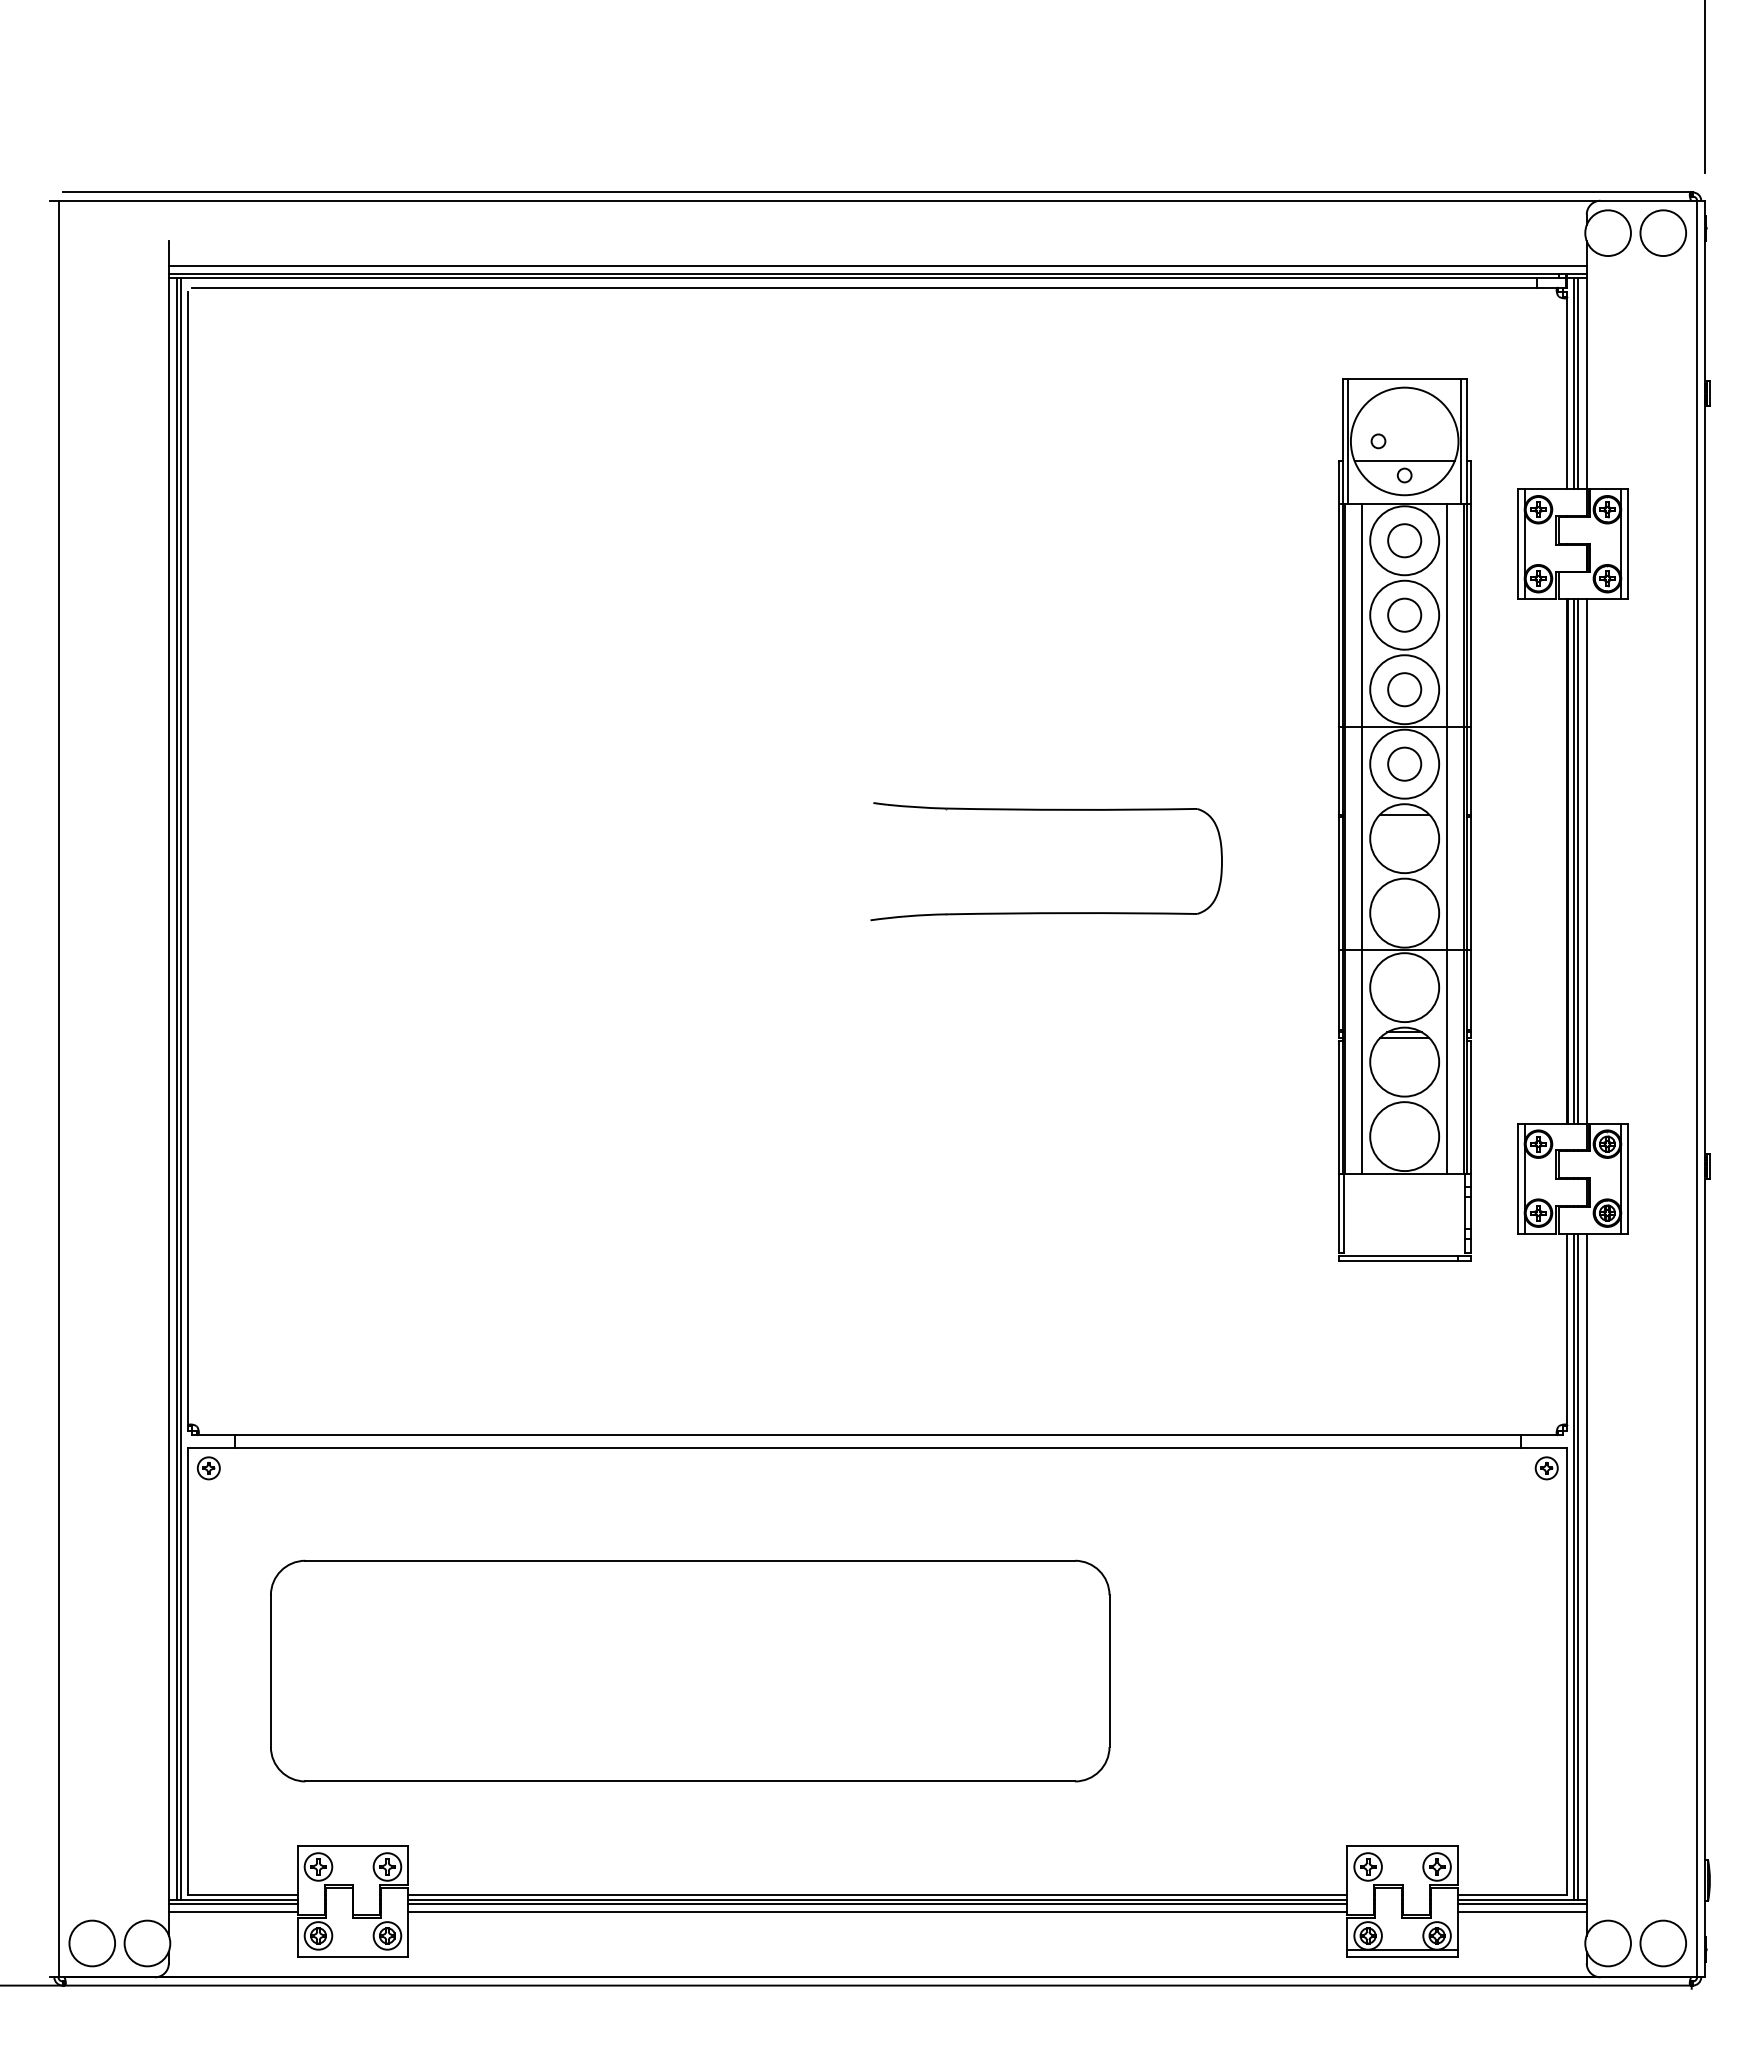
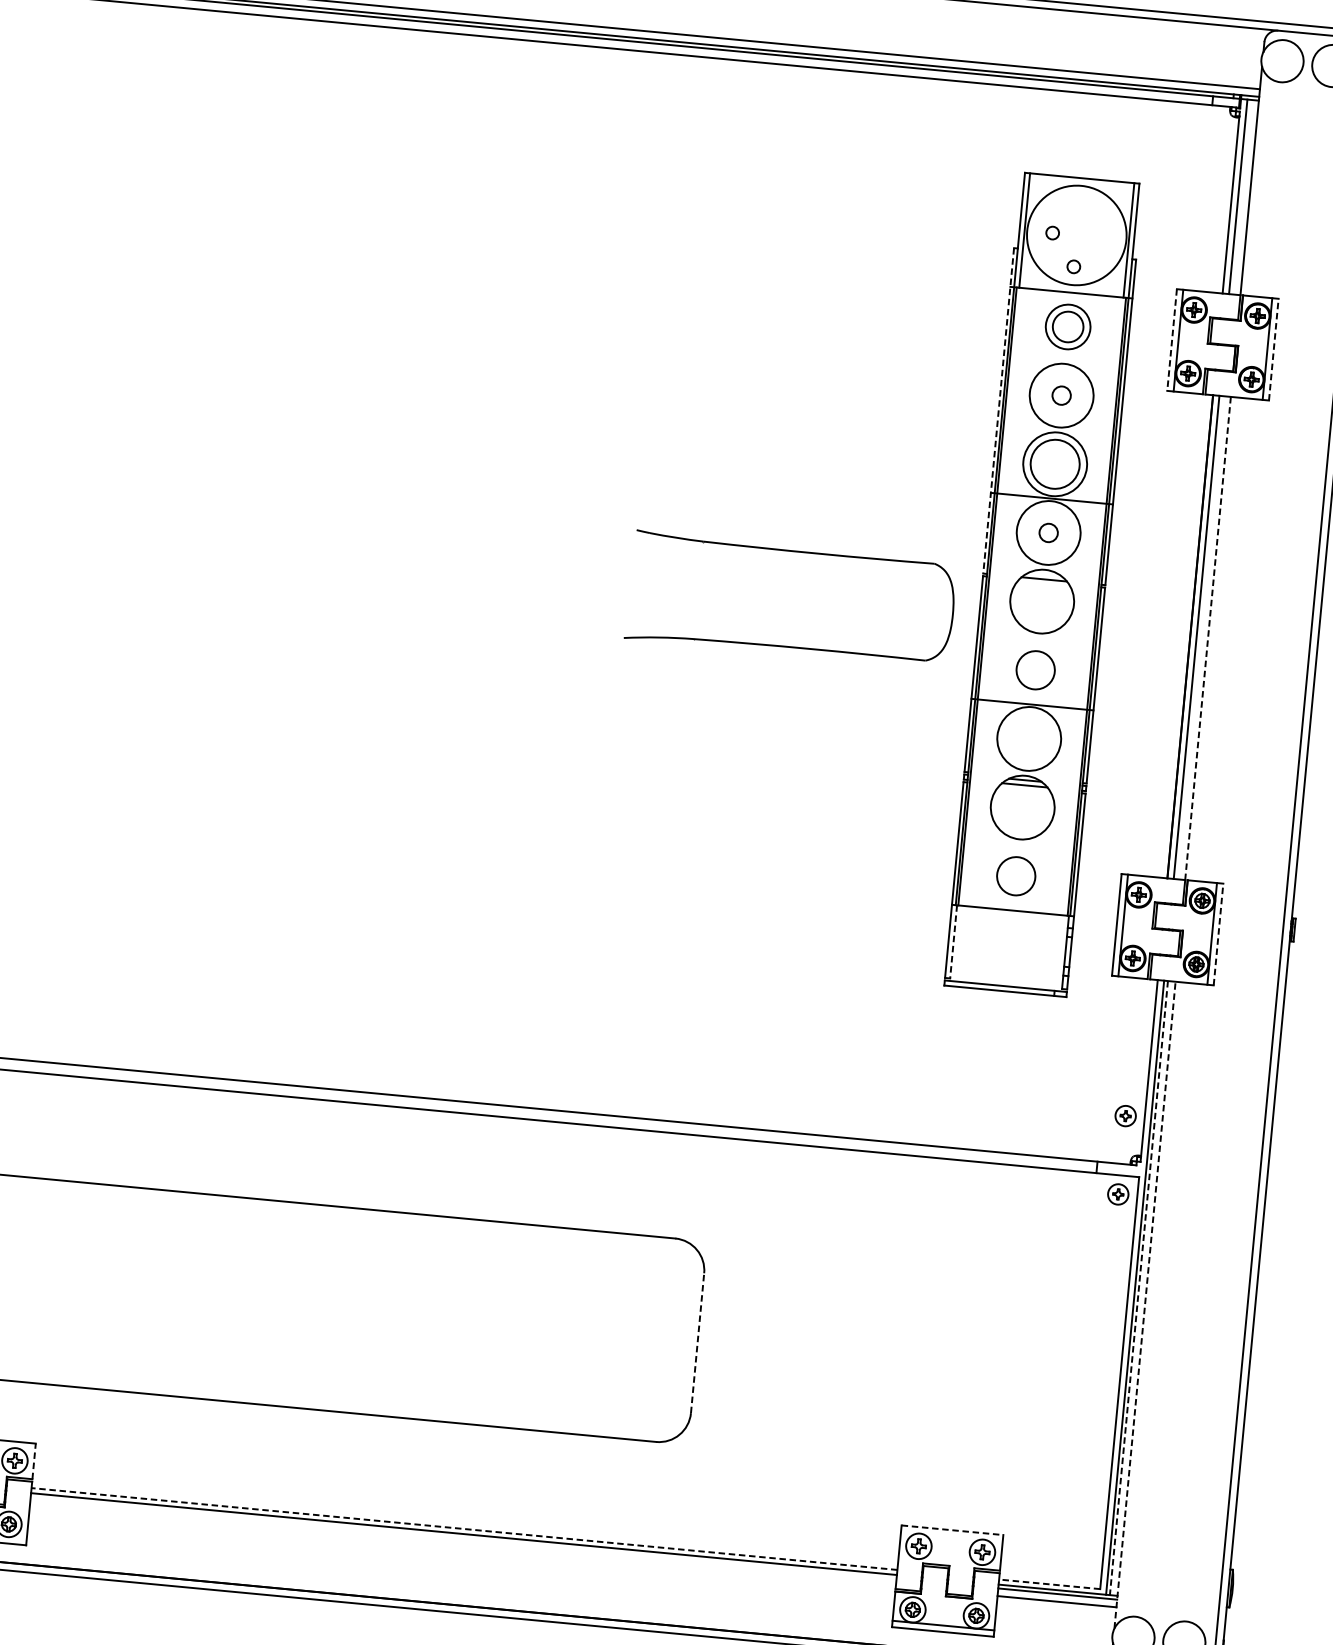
line: (1578, 383) -> (1242, 197), removed
line: (1404, 461) -> (1074, 253), removed
circle: (1404, 540) -> (1068, 326), size x0.7
line: (1628, 543) -> (1274, 349), solid -> dashed
line: (1517, 544) -> (1171, 340), solid -> dashed
circle: (1404, 614) -> (1061, 394), size x0.6
line: (1338, 638) -> (998, 411), solid -> dashed
circle: (1404, 689) -> (1055, 464), size x1.6
circle: (1404, 763) -> (1048, 532), size x0.6
part: (1046, 810) -> (795, 552), moved
line: (1361, 838) -> (1002, 597), removed
line: (1447, 838) -> (1081, 605), removed
line: (1586, 860) -> (1207, 637), solid -> dashed
line: (1578, 861) -> (1200, 637), removed
circle: (1404, 912) -> (1035, 669), size x0.6
circle: (1404, 1136) -> (1016, 876), size x0.6
line: (1628, 1178) -> (1218, 934), solid -> dashed
line: (1344, 1213) -> (954, 941), solid -> dashed
part: (1546, 1383) -> (1125, 1116), added
line: (1578, 1567) -> (1138, 1288), solid -> dashed
line: (1586, 1584) -> (1144, 1304), solid -> dashed
line: (1109, 1671) -> (697, 1343), solid -> dashed
line: (1403, 1846) -> (953, 1530), solid -> dashed
line: (408, 1865) -> (34, 1461), solid -> dashed
line: (877, 1894) -> (464, 1528), solid -> dashed
line: (1512, 1894) -> (1049, 1584), solid -> dashed
line: (877, 1904) -> (463, 1538), removed
line: (877, 1912) -> (462, 1545), removed

